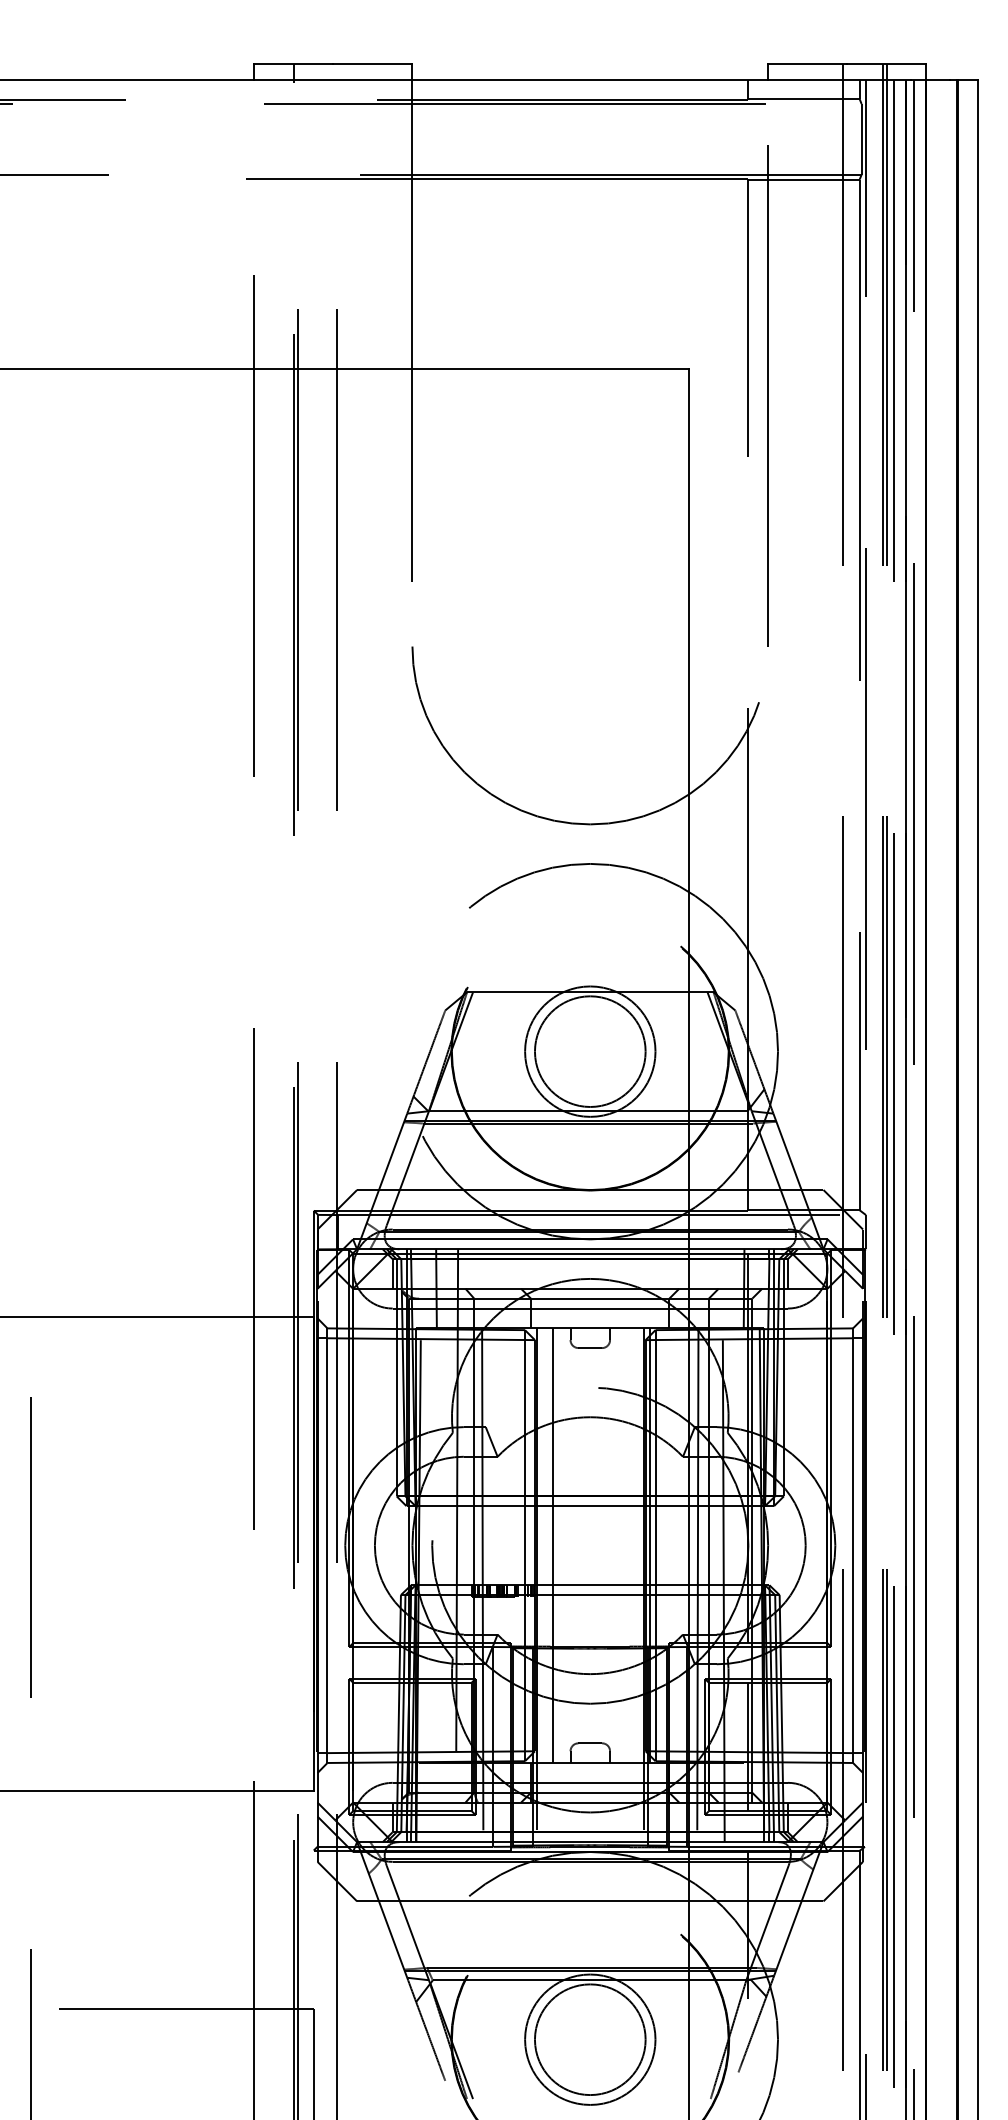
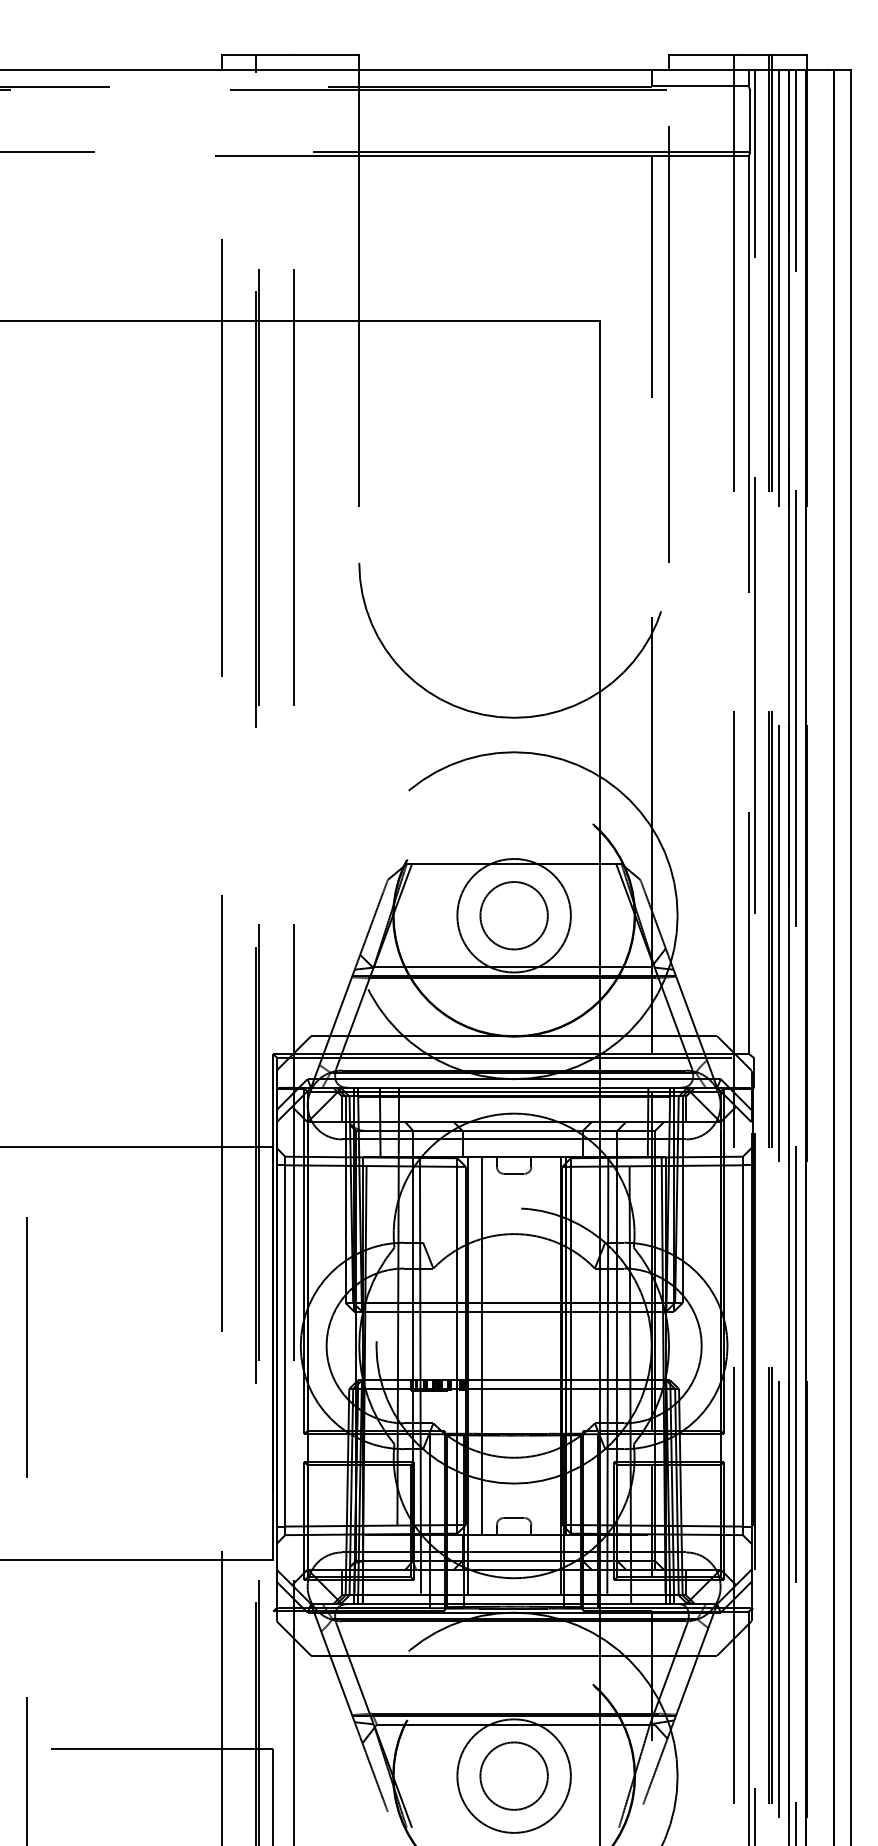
circle: (589, 1051) -> (513, 915), size x0.7
circle: (589, 2039) -> (513, 1775), size x0.7

